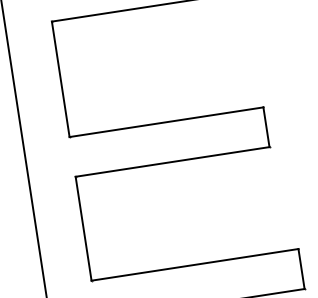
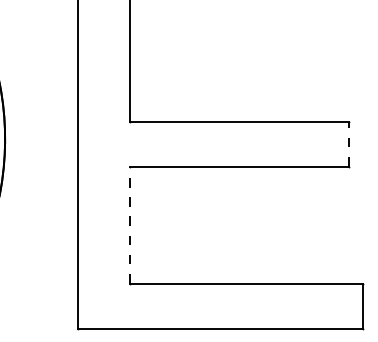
line: (266, 126) -> (348, 143), solid -> dashed
line: (83, 229) -> (130, 225), solid -> dashed

